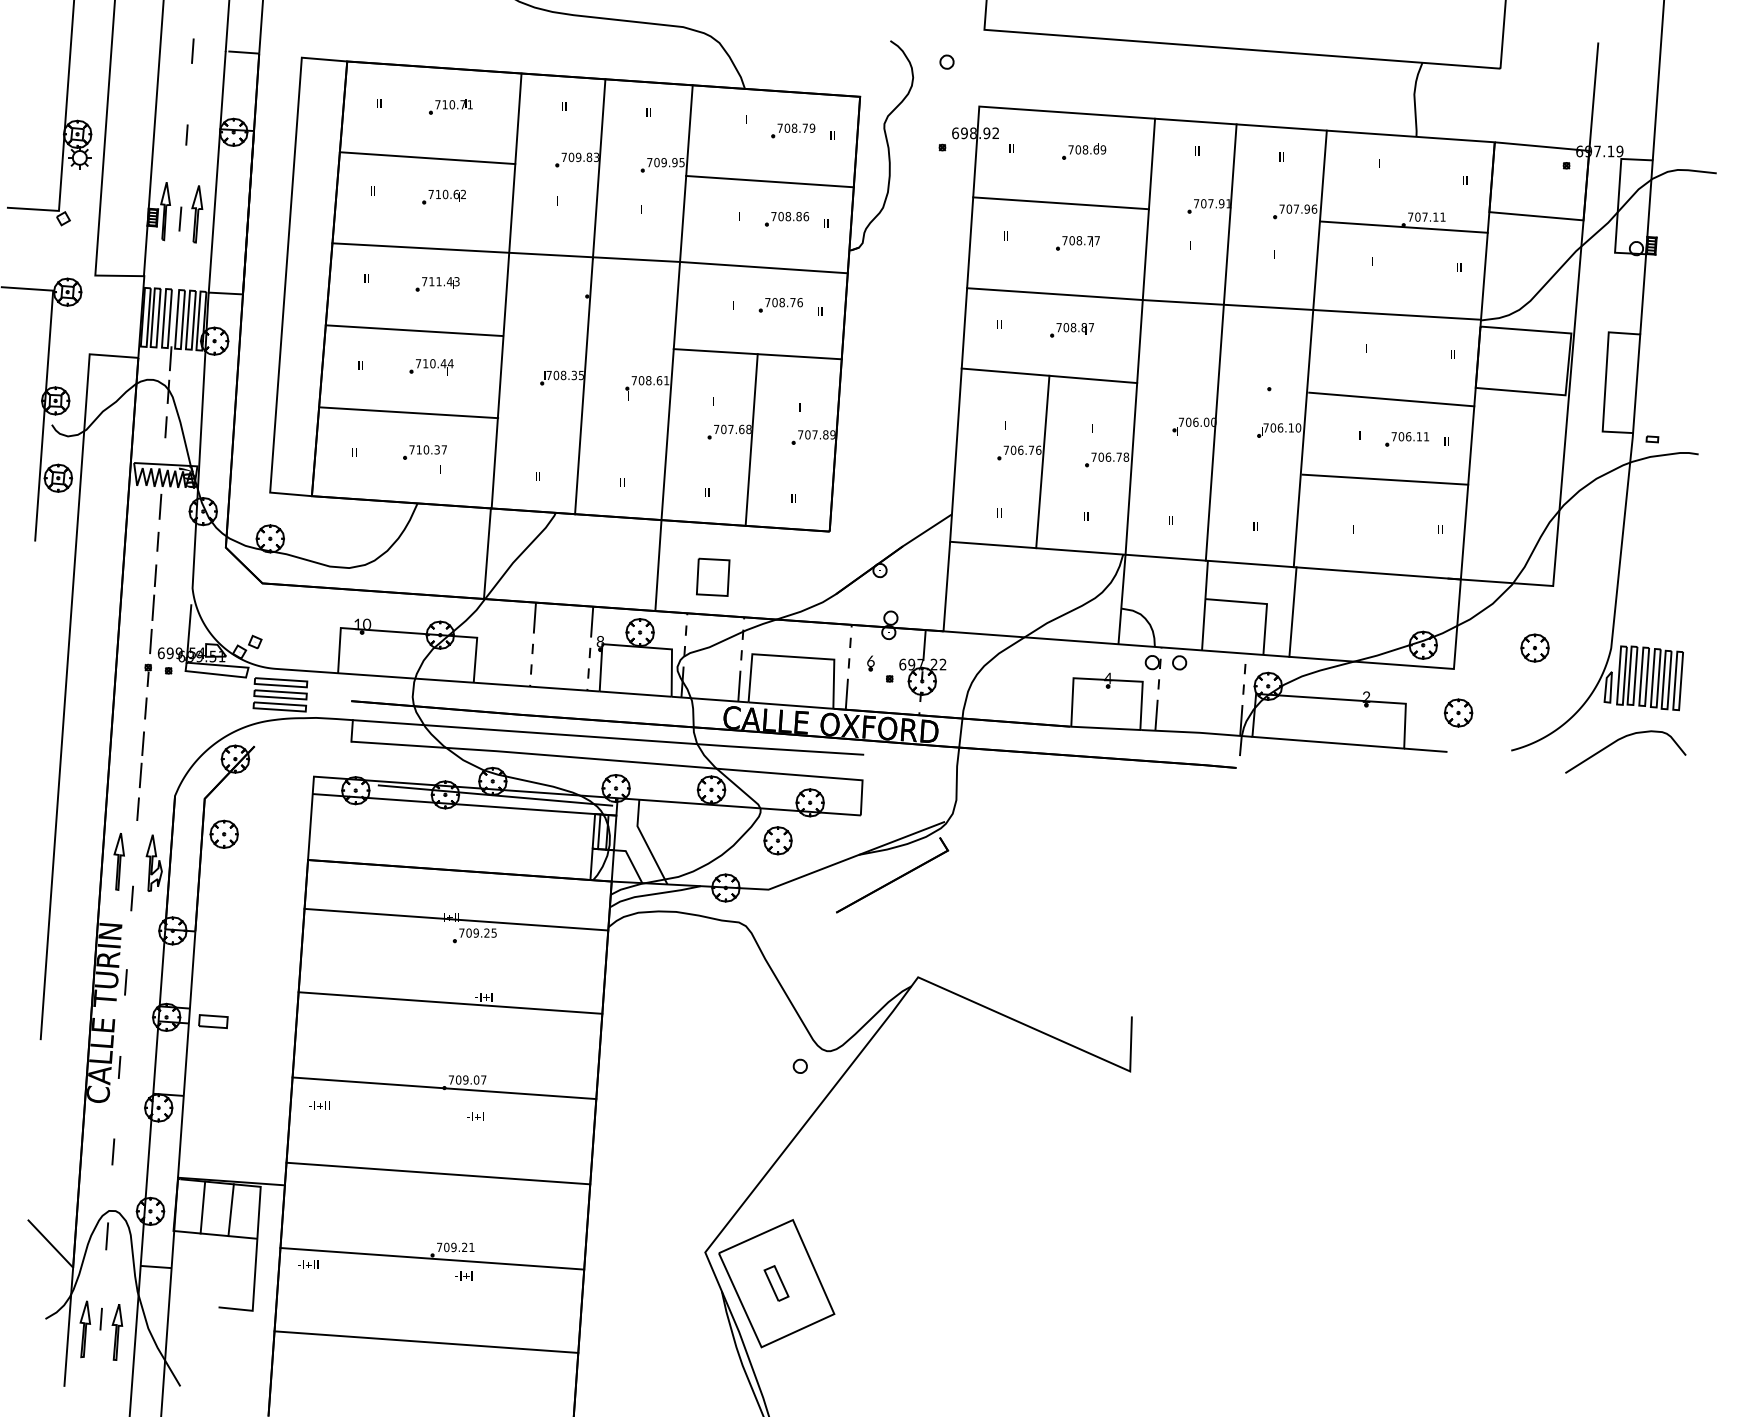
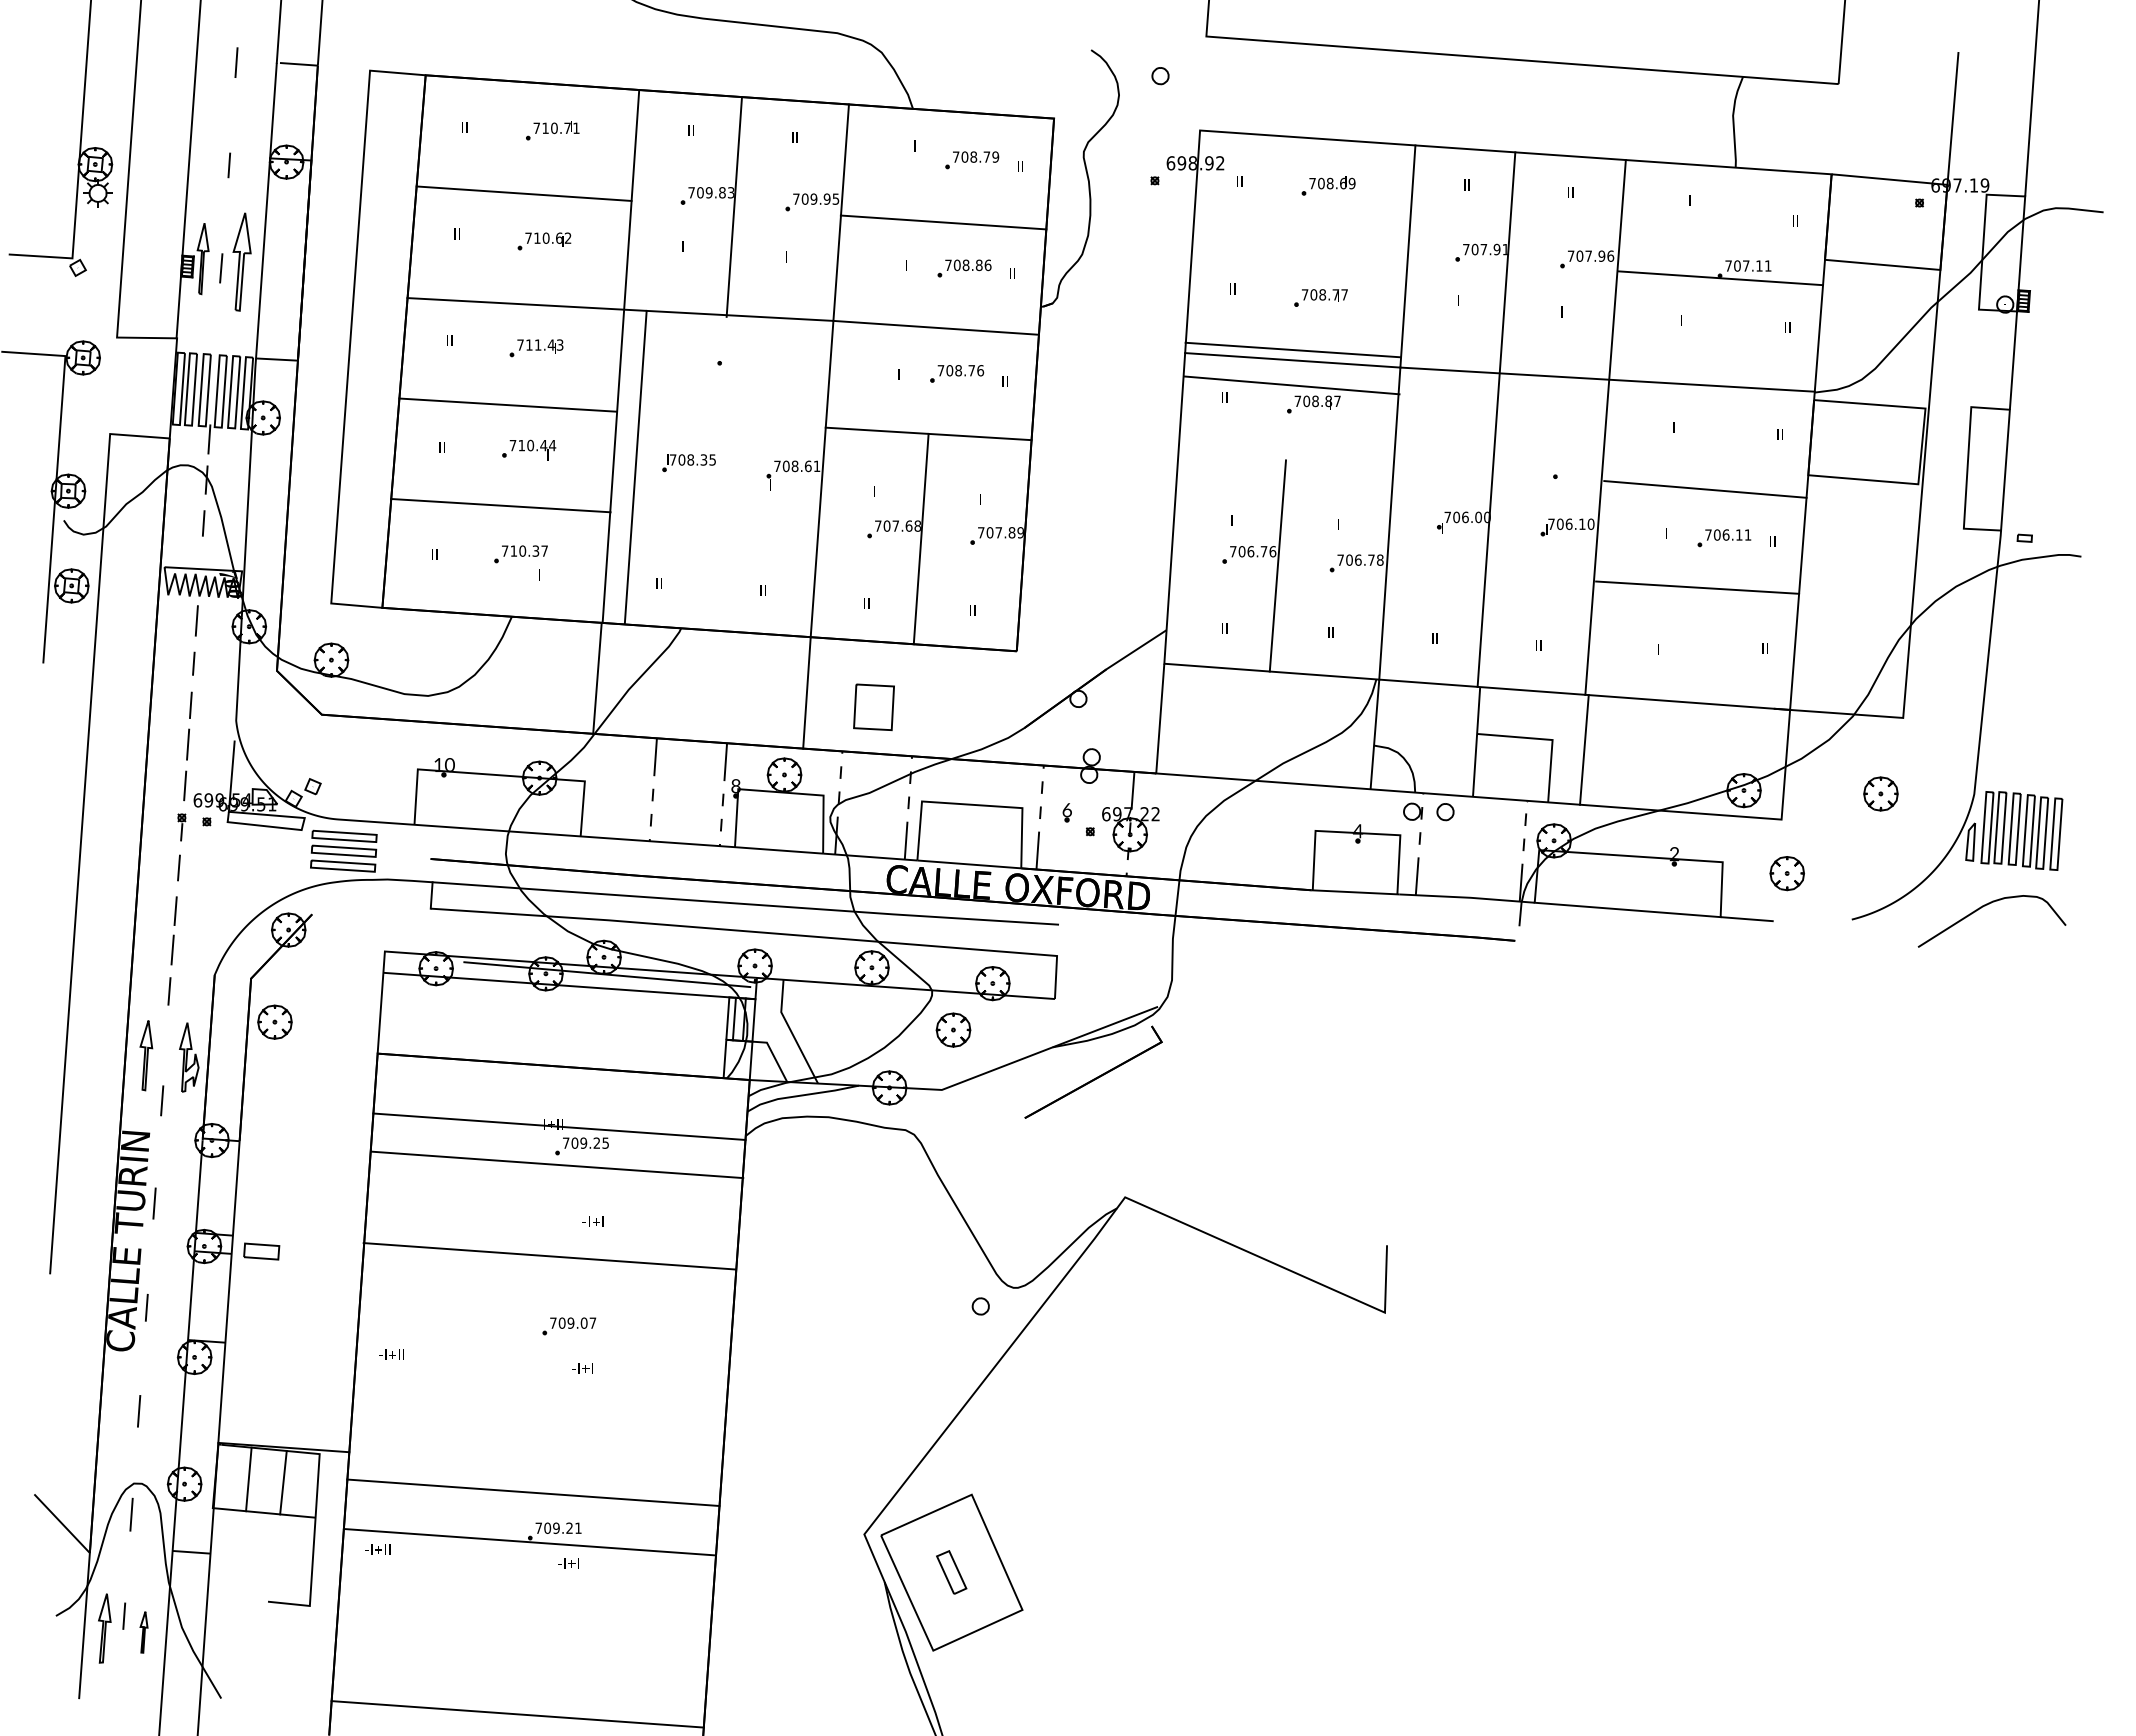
line: (1060, 202) -> (1292, 349), moved
part: (196, 214) -> (241, 262), size x1.4
line: (1049, 375) -> (1291, 385), moved
line: (583, 386) -> (635, 467), moved
line: (450, 1002) -> (557, 1164), moved
line: (444, 1088) -> (549, 1256), moved
line: (438, 1173) -> (533, 1492), moved
part: (116, 1332) -> (143, 1632), size x0.6
line: (426, 1342) -> (517, 1714), moved

